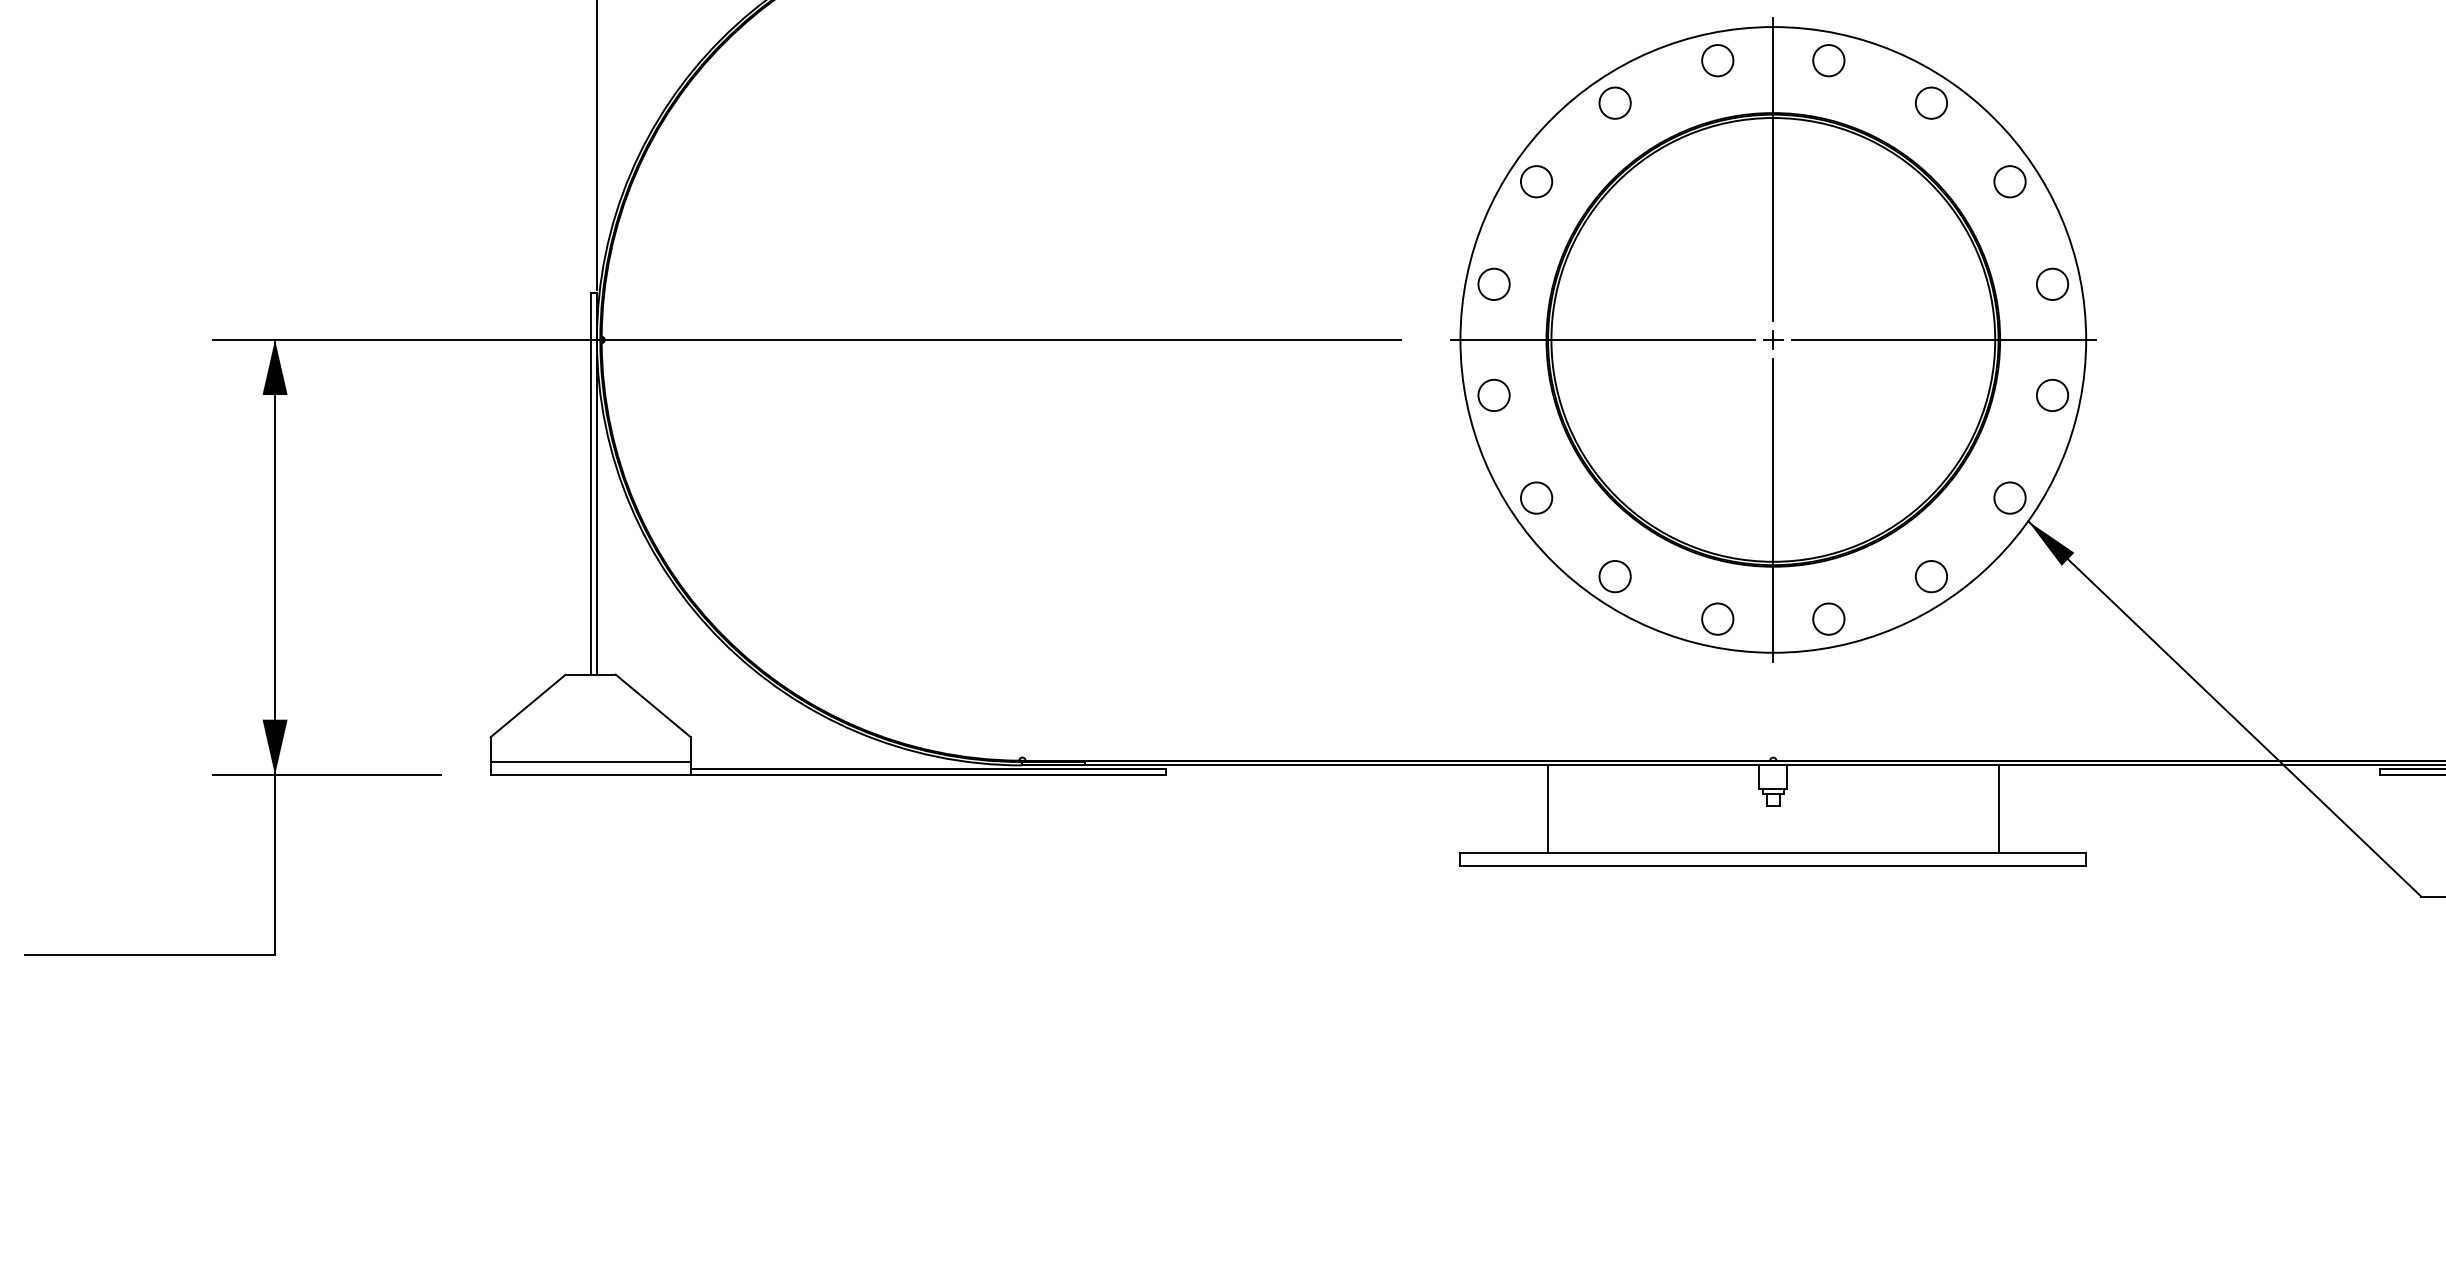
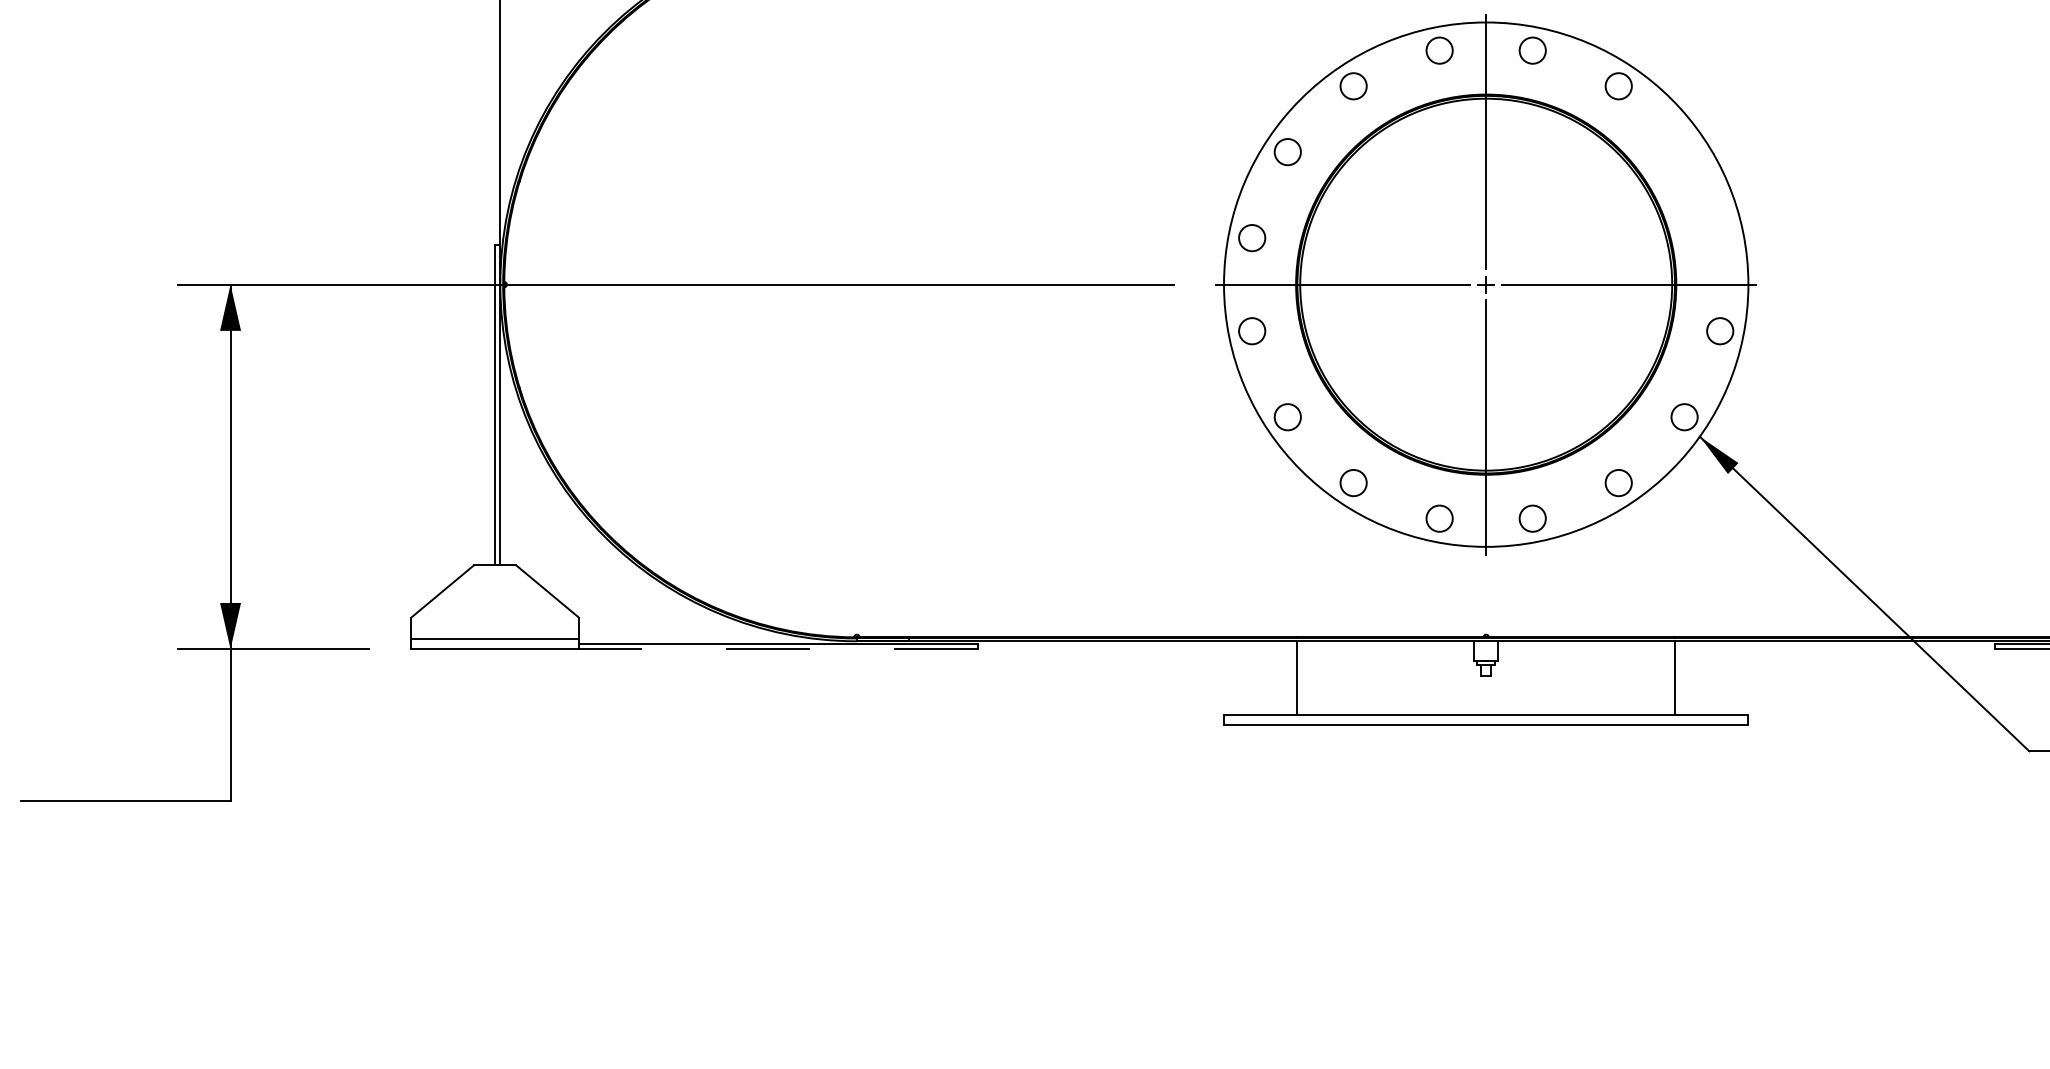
circle: (2009, 182) -> (1684, 152), removed
circle: (2052, 284) -> (1720, 238), removed
line: (927, 775) -> (777, 649), solid -> dashed

